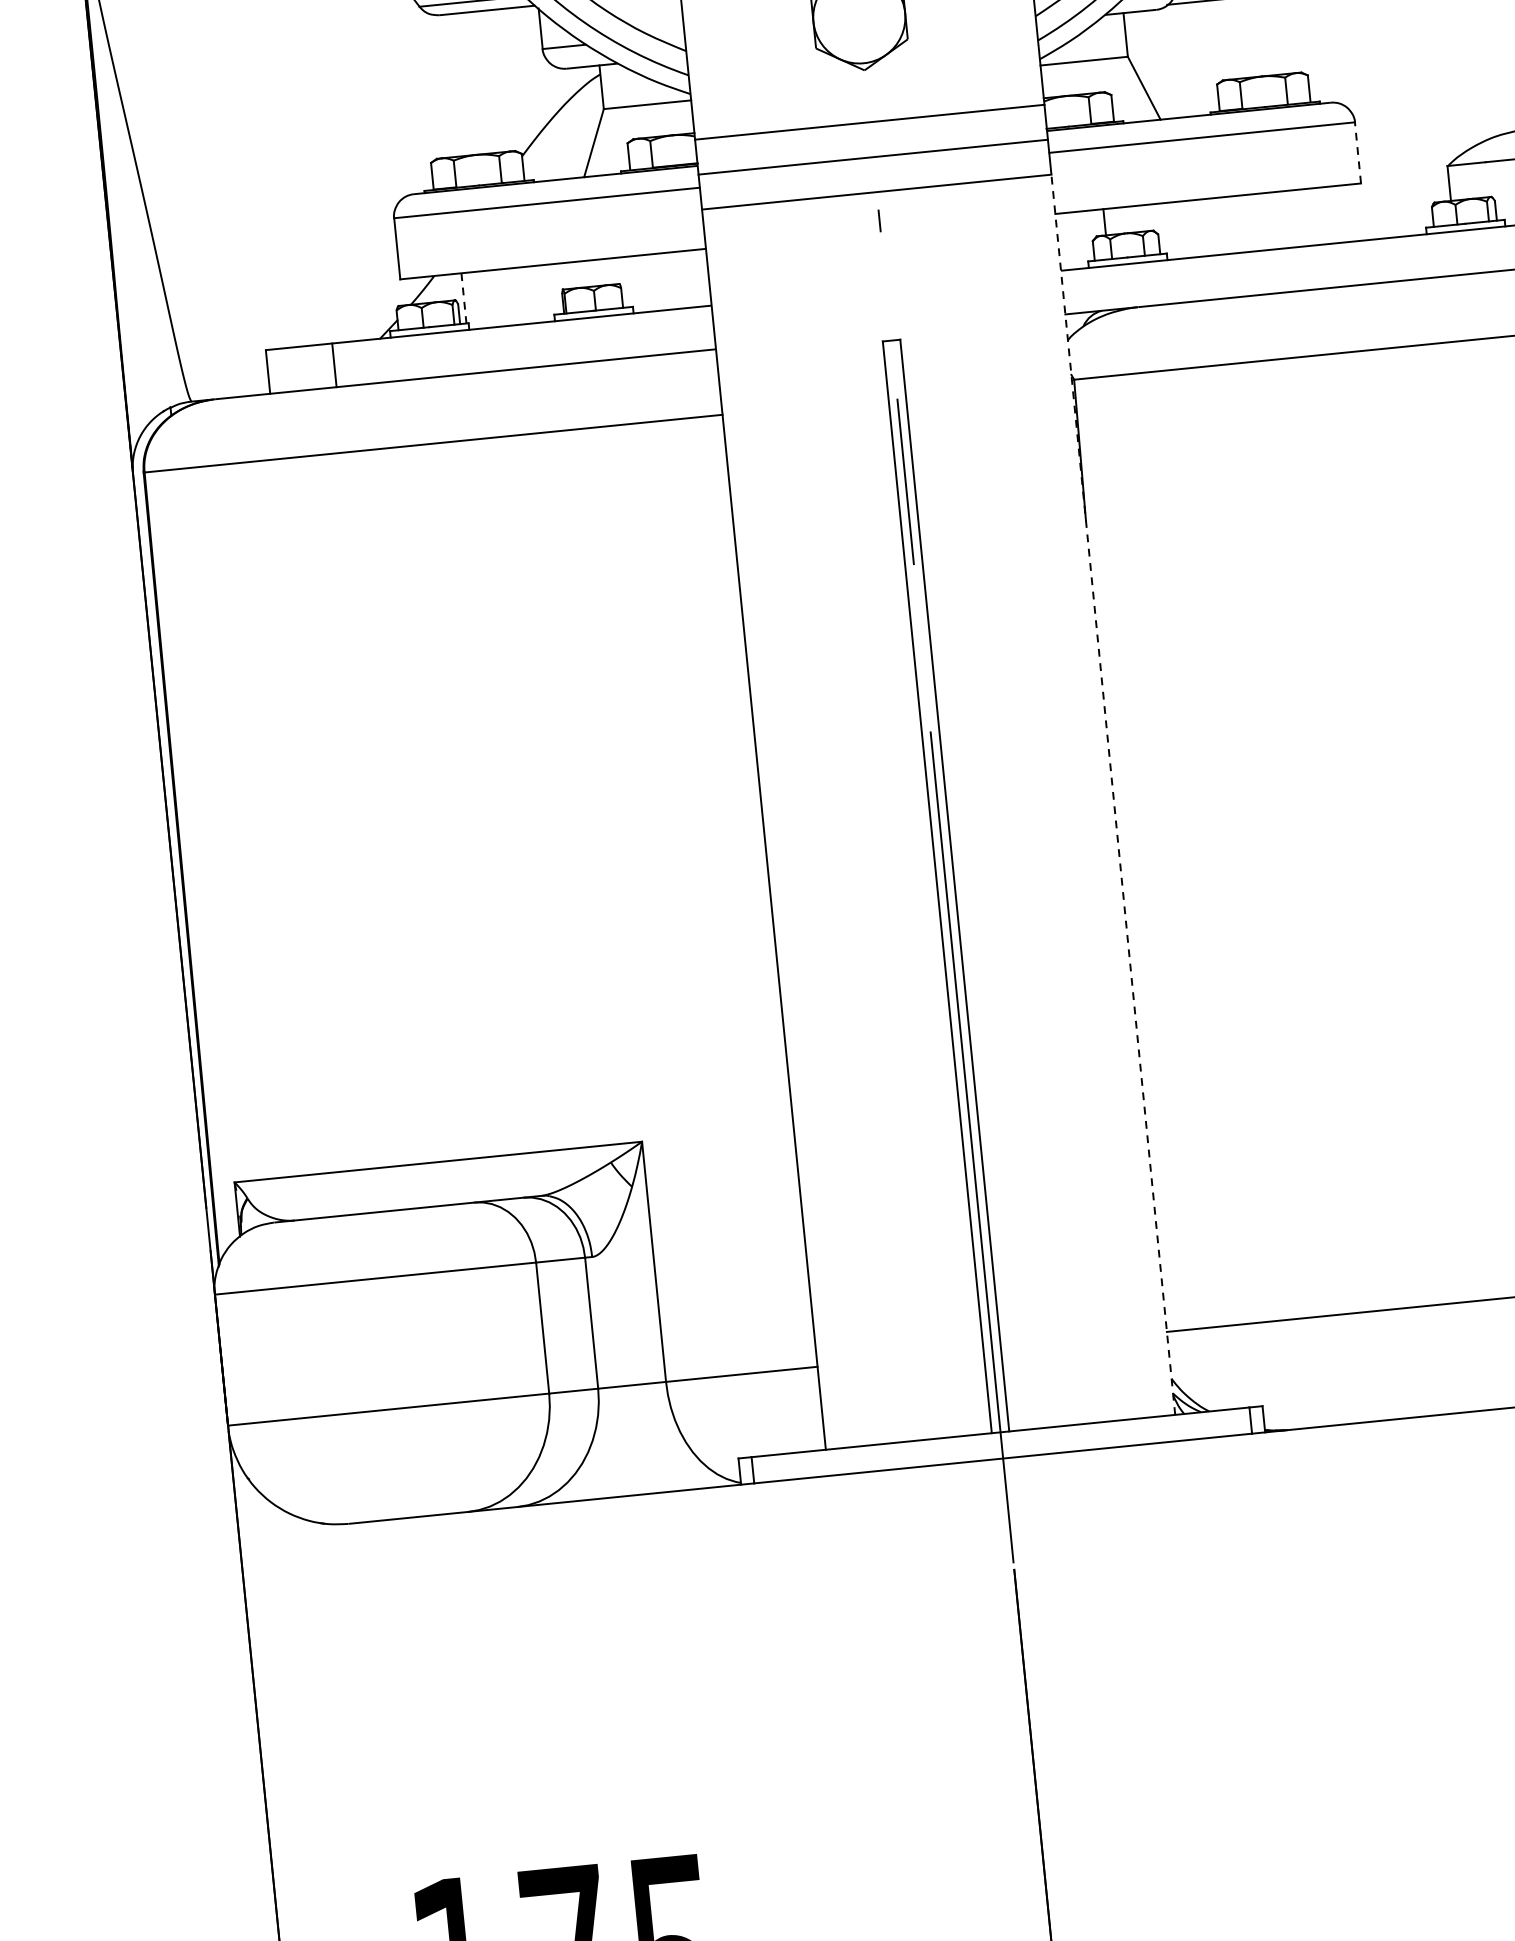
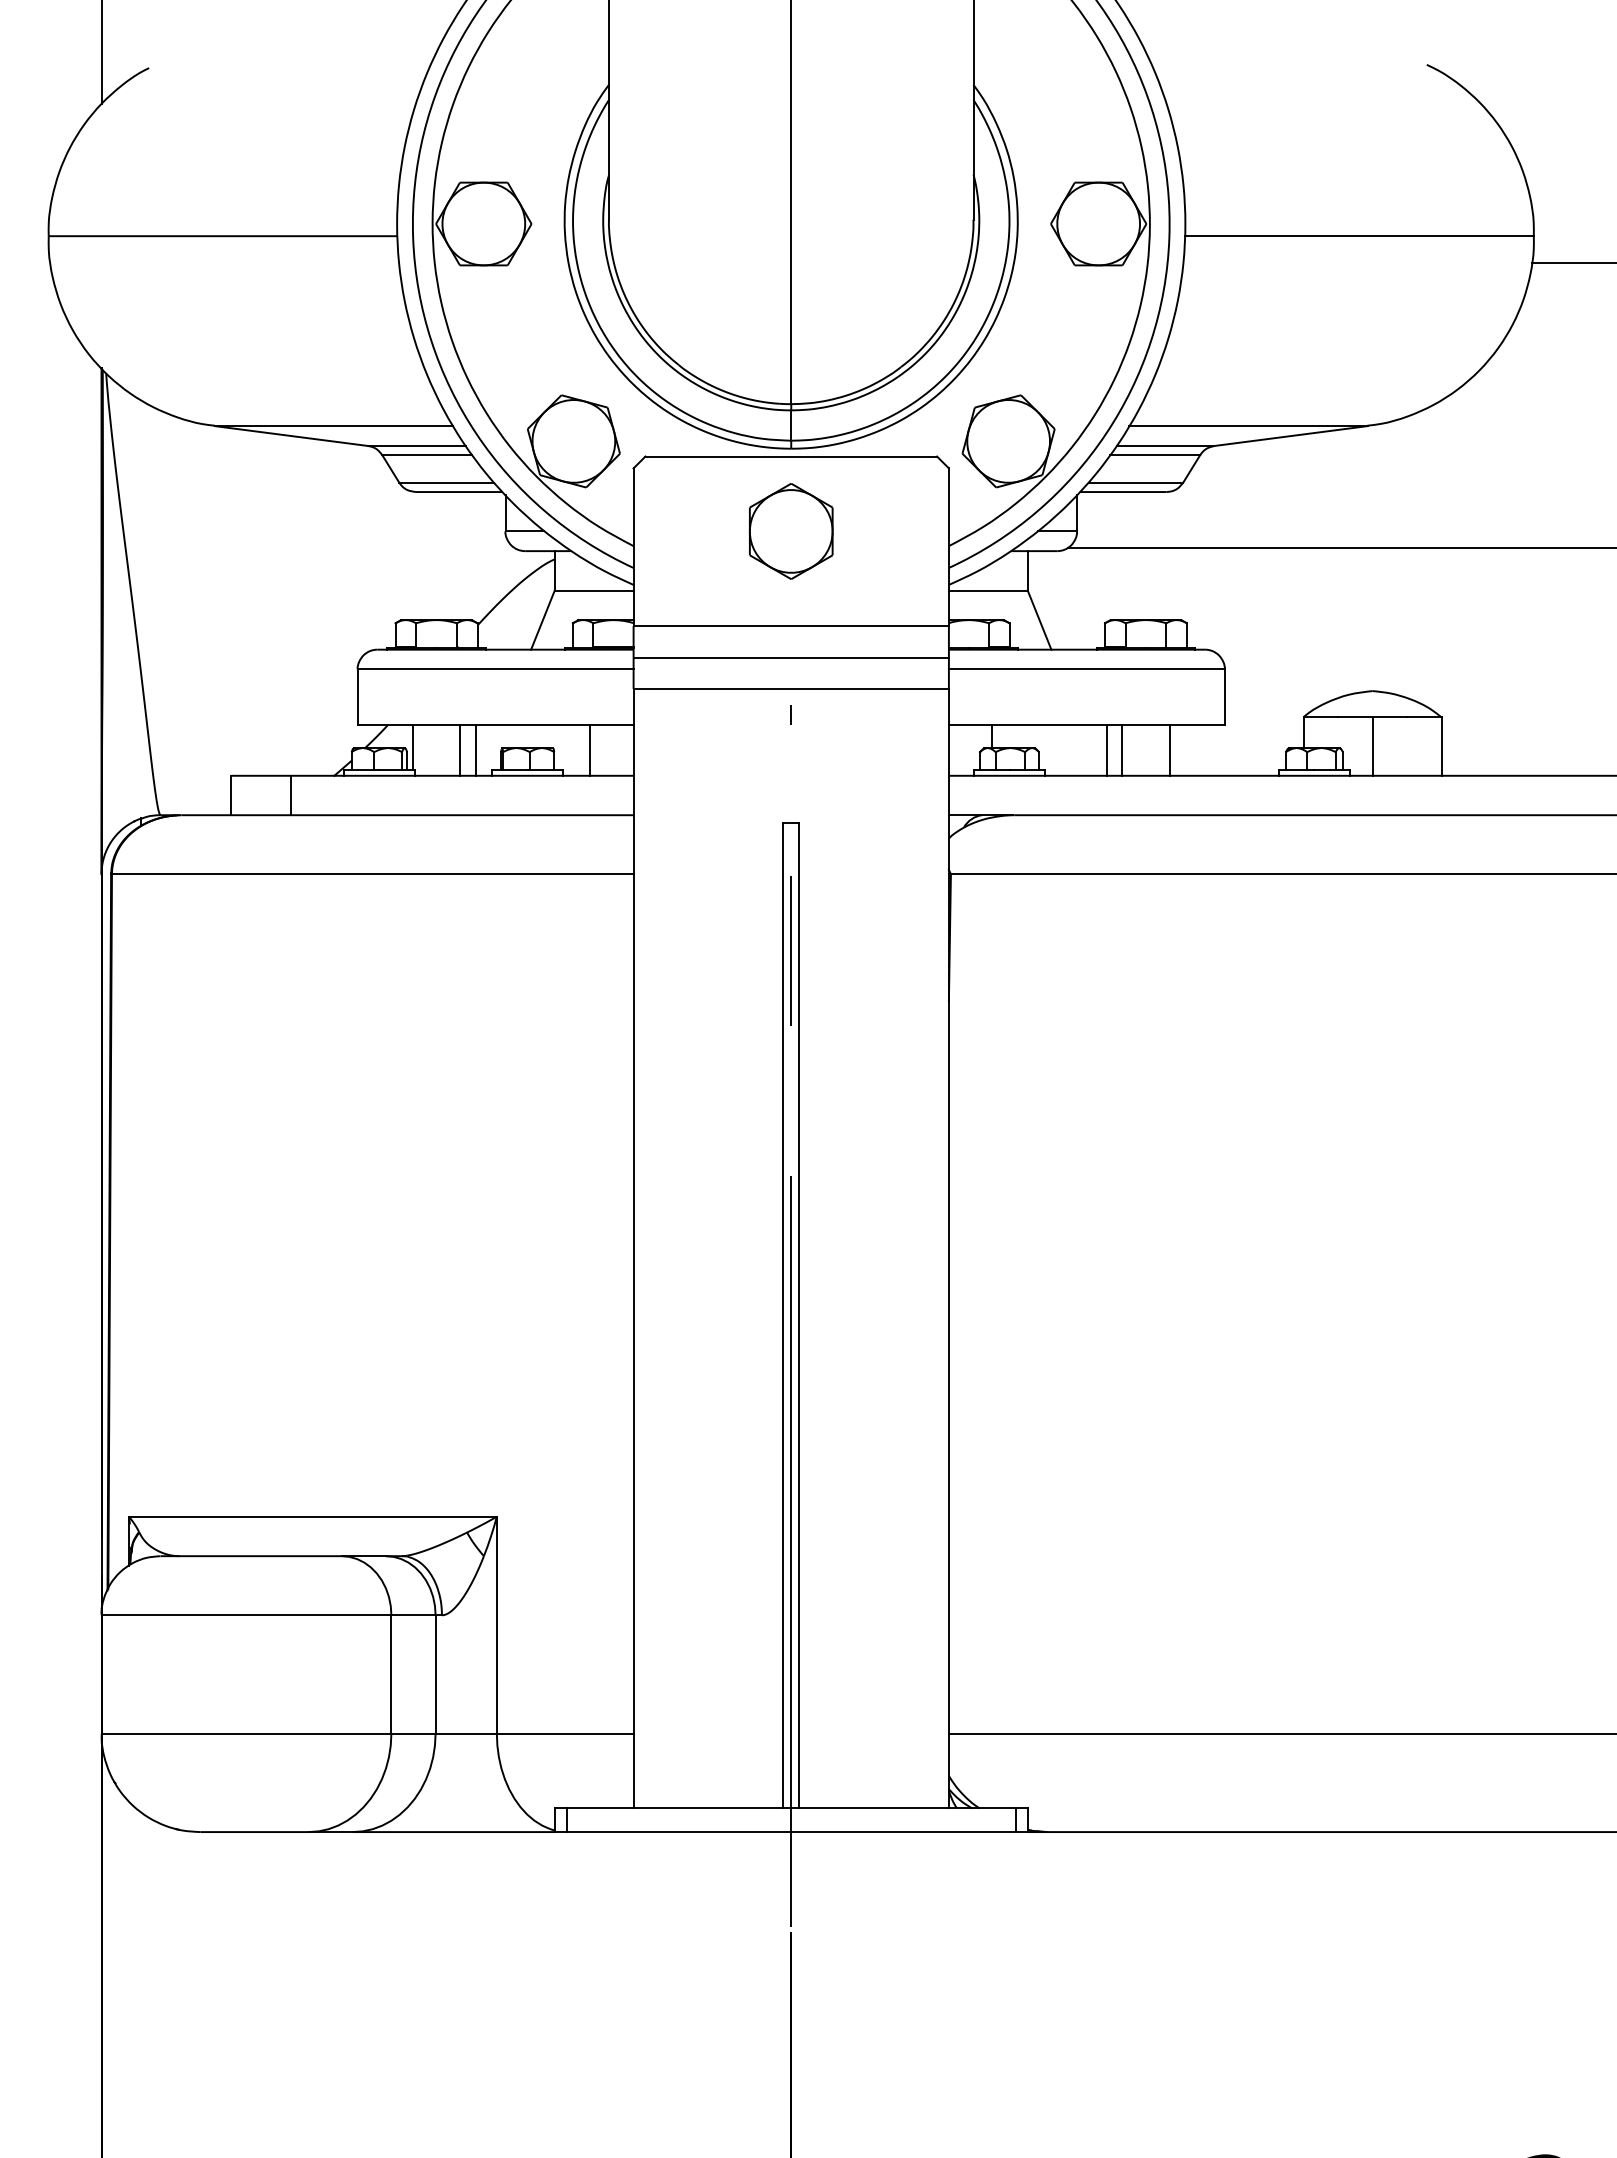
line: (1357, 152) -> (1224, 696), dashed -> solid
line: (1302, 217) -> (1169, 749), added
line: (1250, 222) -> (1122, 749), added
line: (1232, 224) -> (1106, 749), added
line: (660, 281) -> (590, 749), added
line: (533, 293) -> (475, 749), added
line: (516, 295) -> (460, 749), added
line: (463, 298) -> (412, 747), dashed -> solid
line: (1112, 794) -> (948, 1248), dashed -> solid

